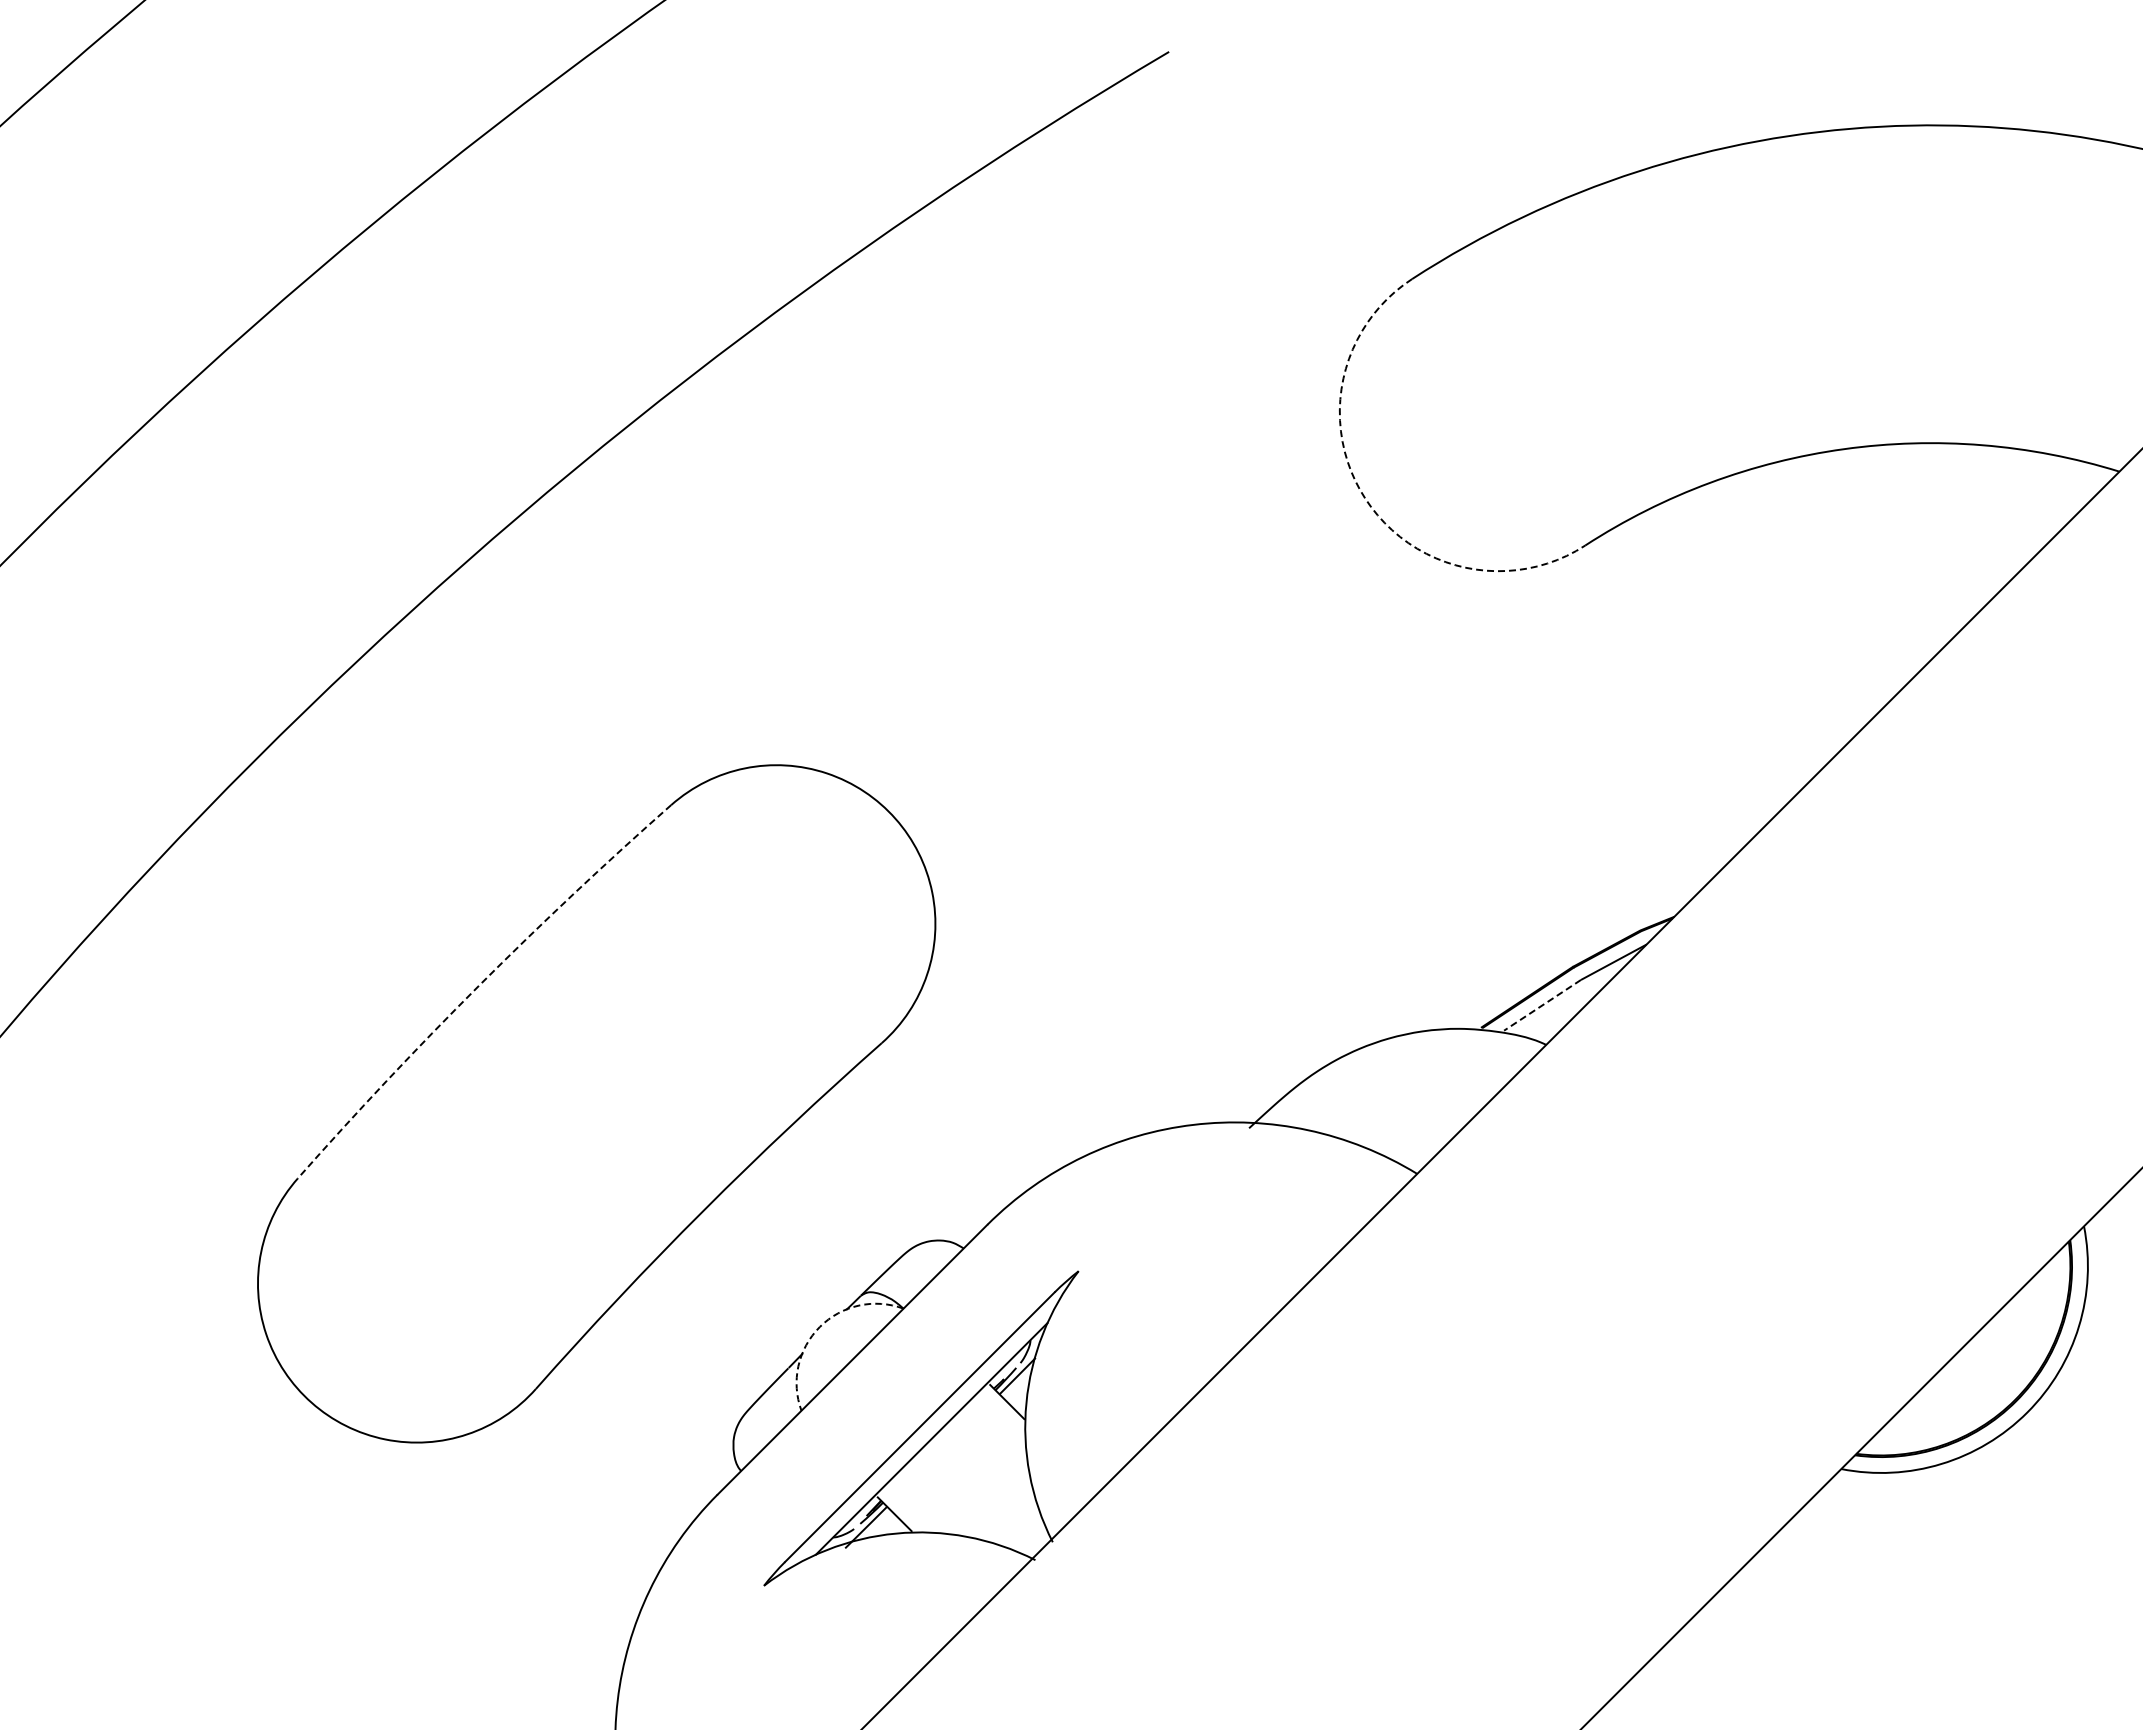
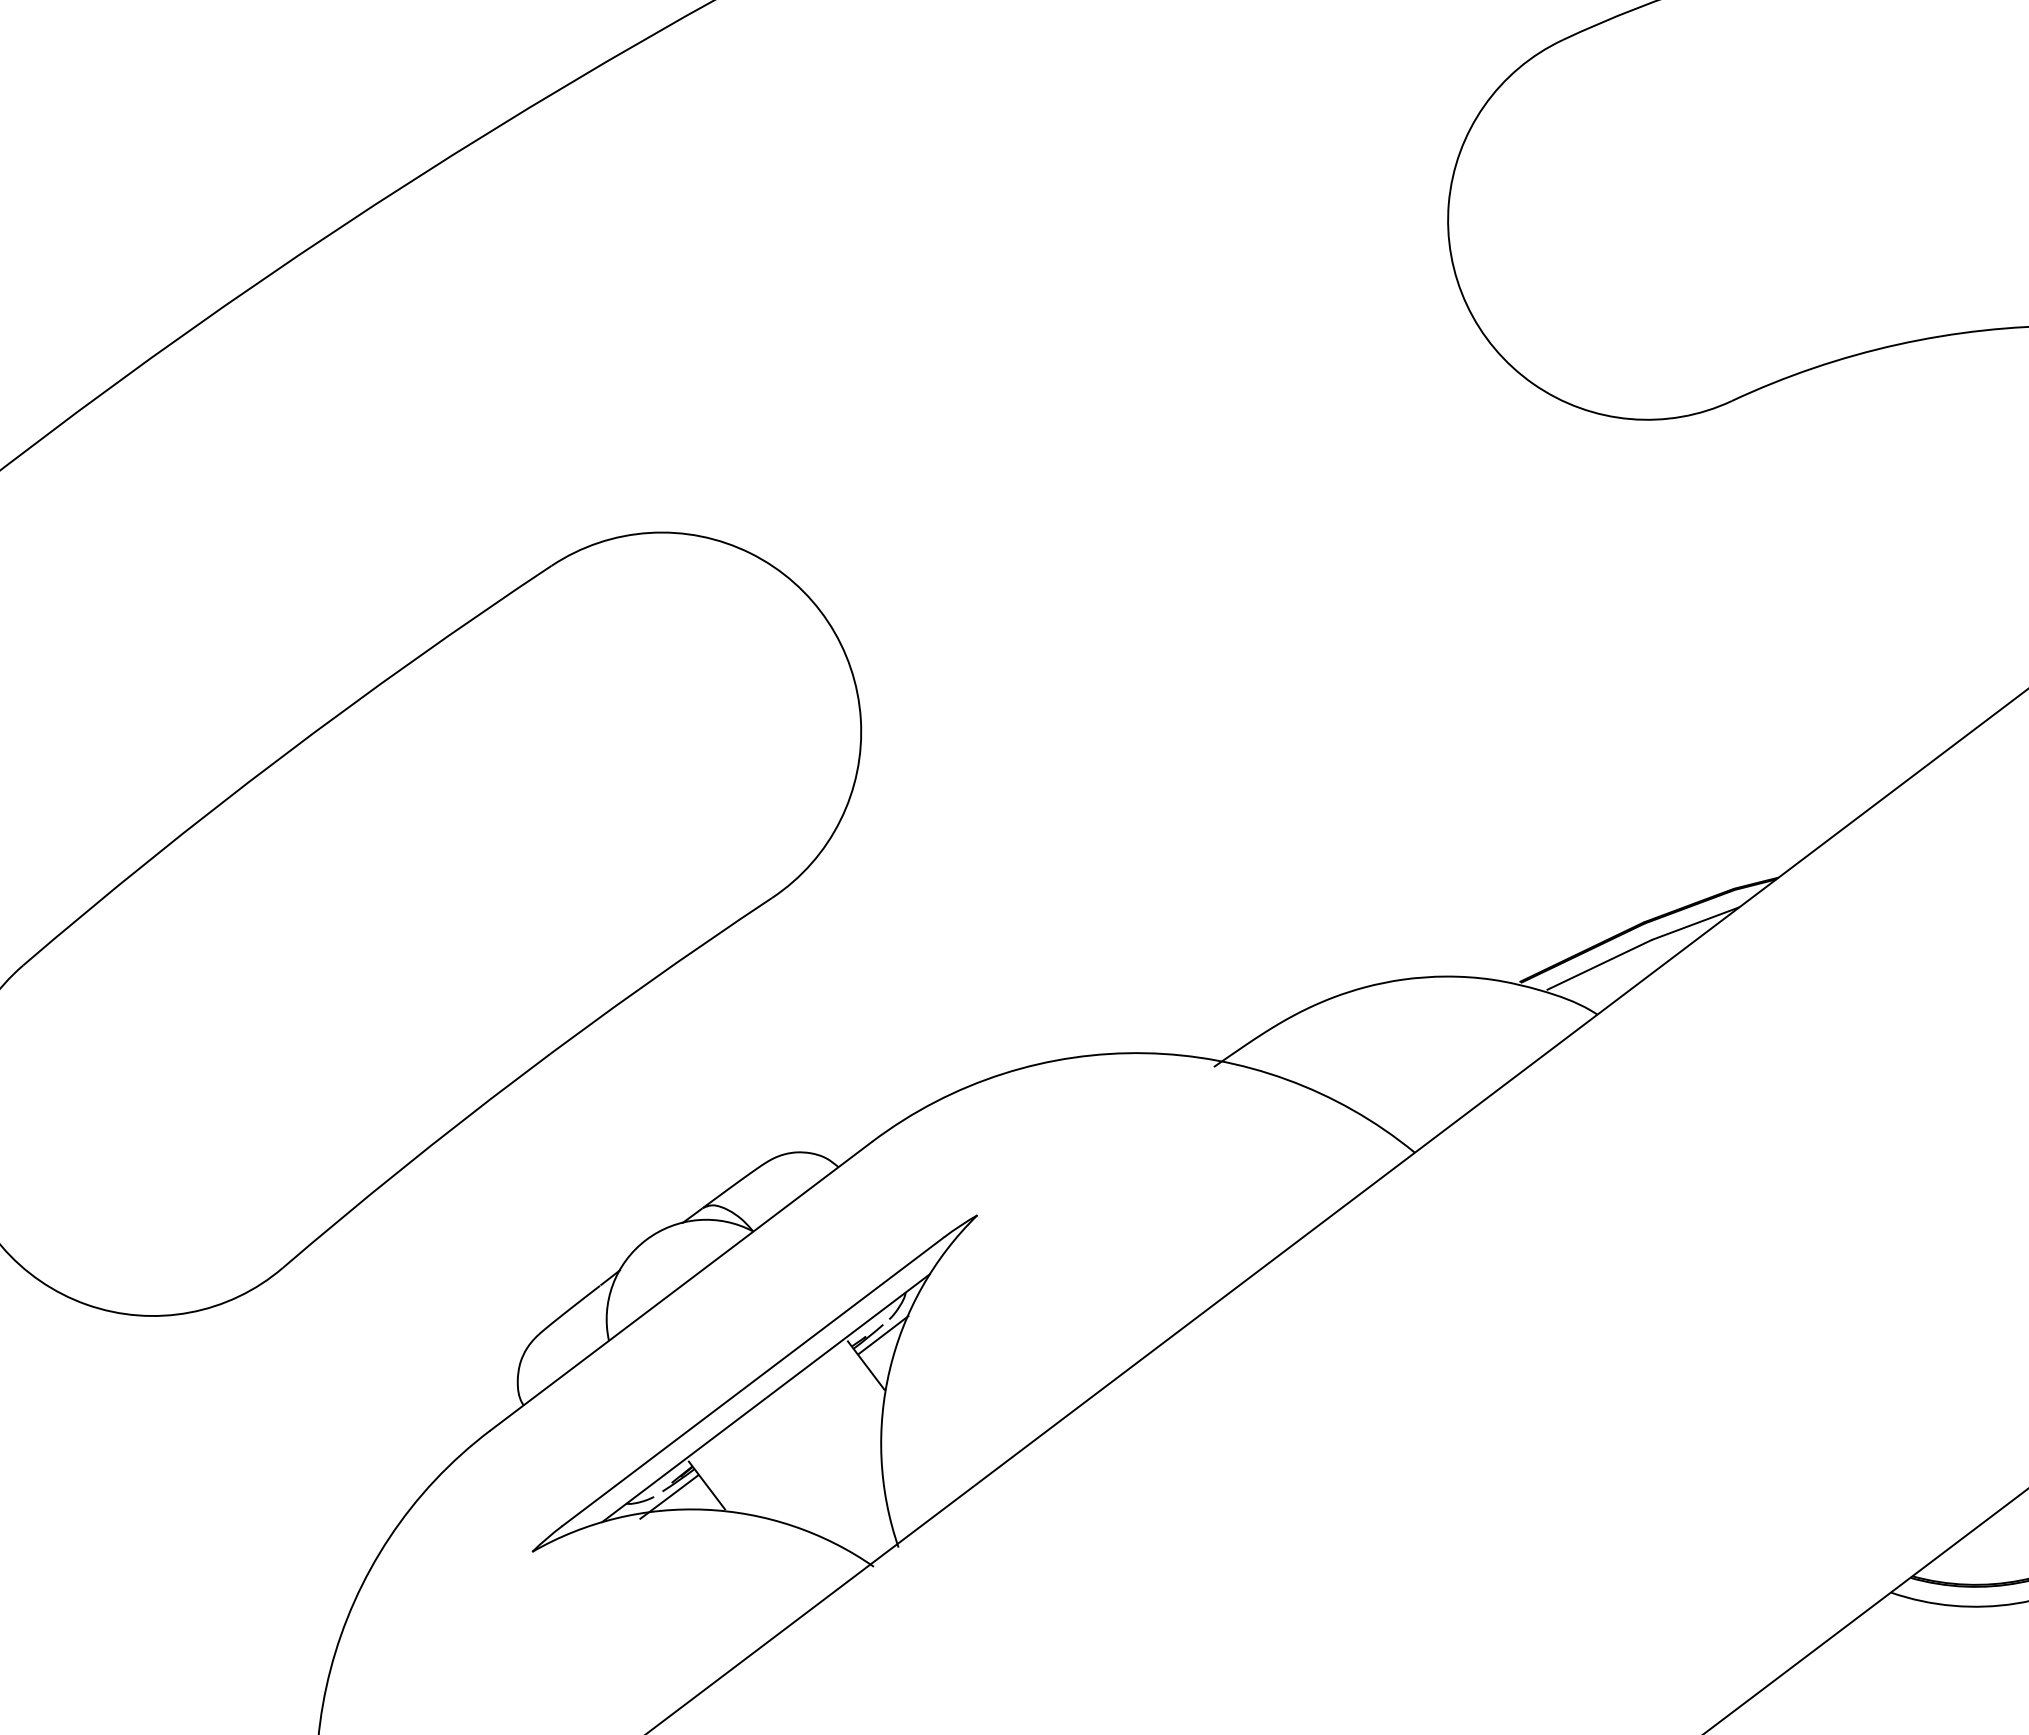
arc: (1365, 498) -> (1467, 304), dashed -> solid
arc: (478, 986) -> (280, 758), dashed -> solid
line: (1542, 1005) -> (1599, 965), dashed -> solid
arc: (819, 1327) -> (645, 1240), dashed -> solid

